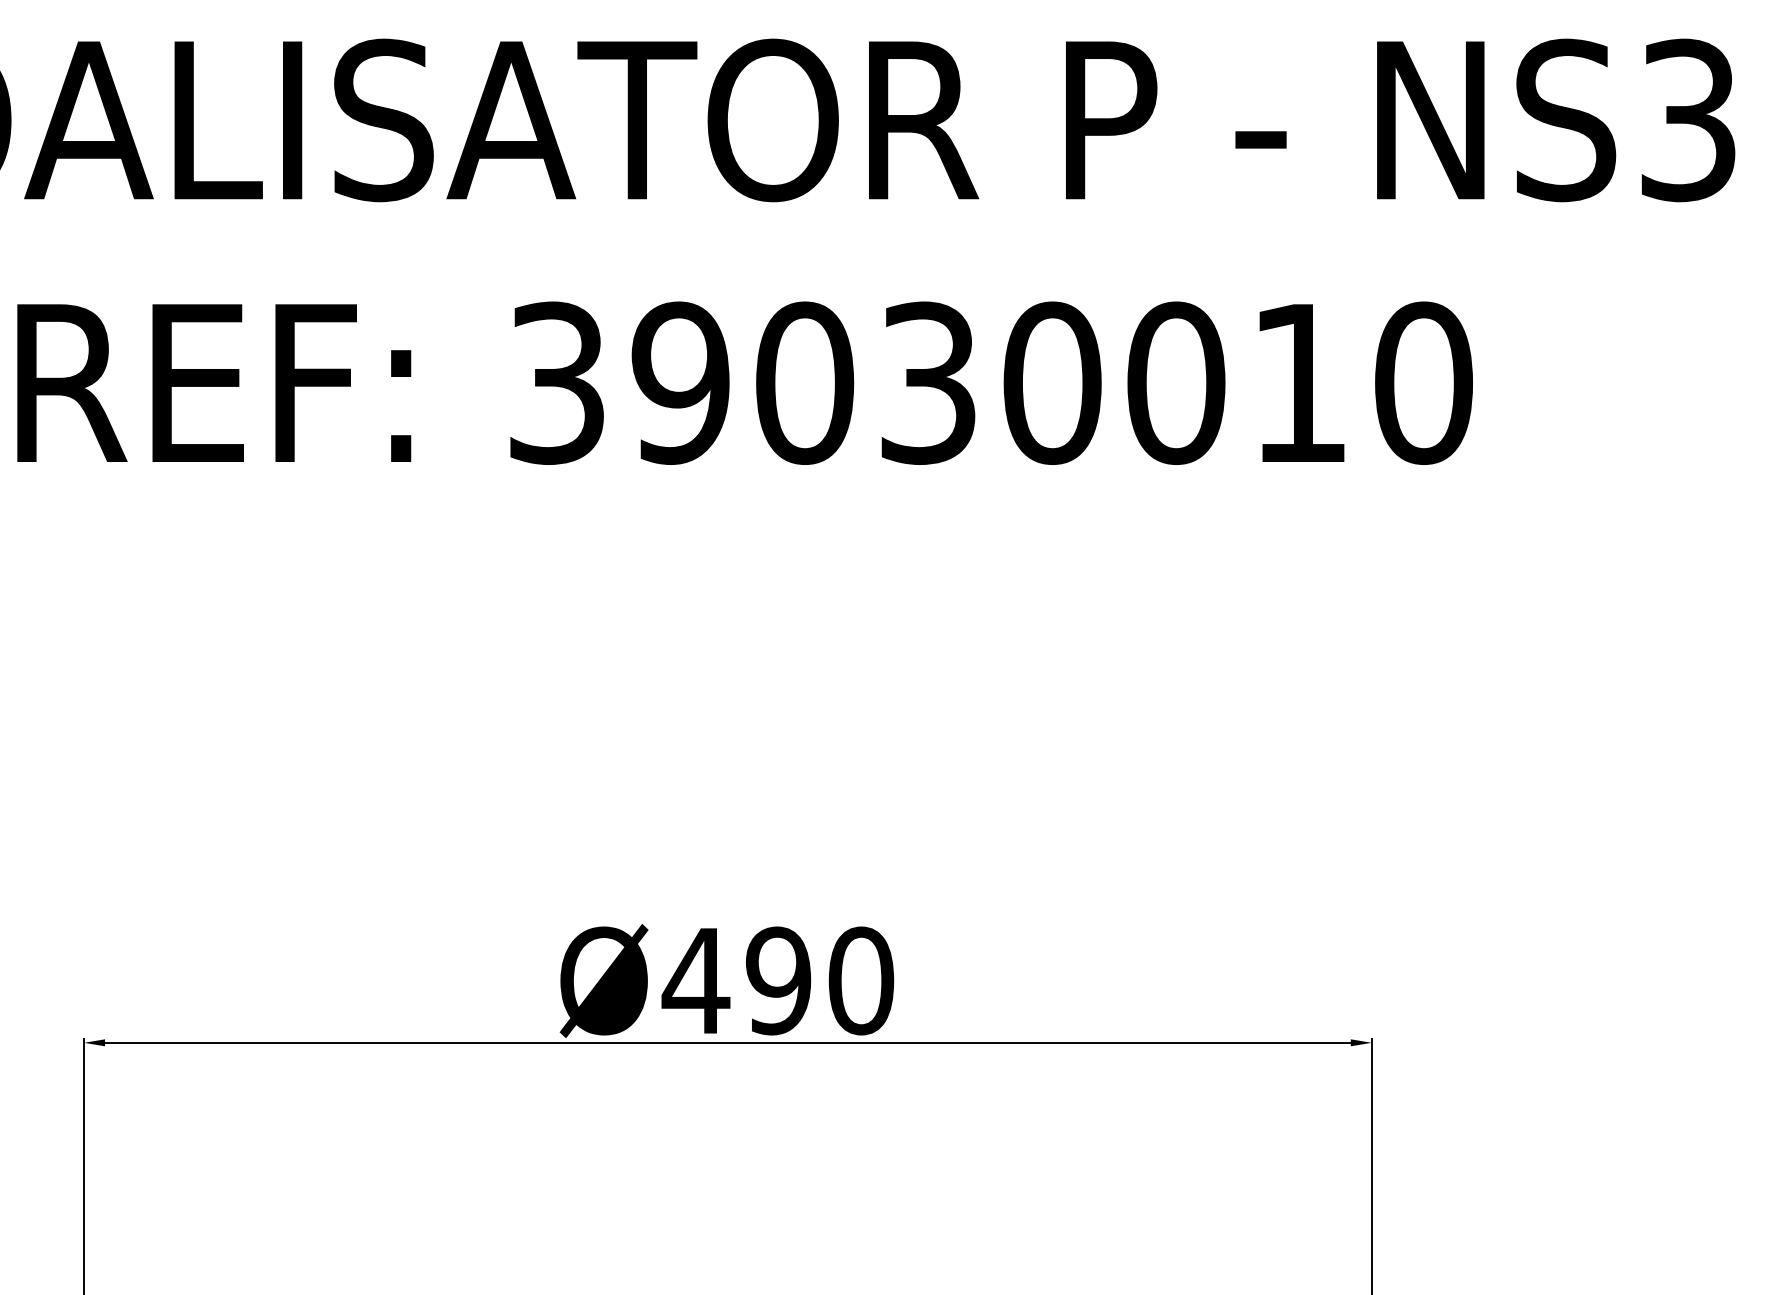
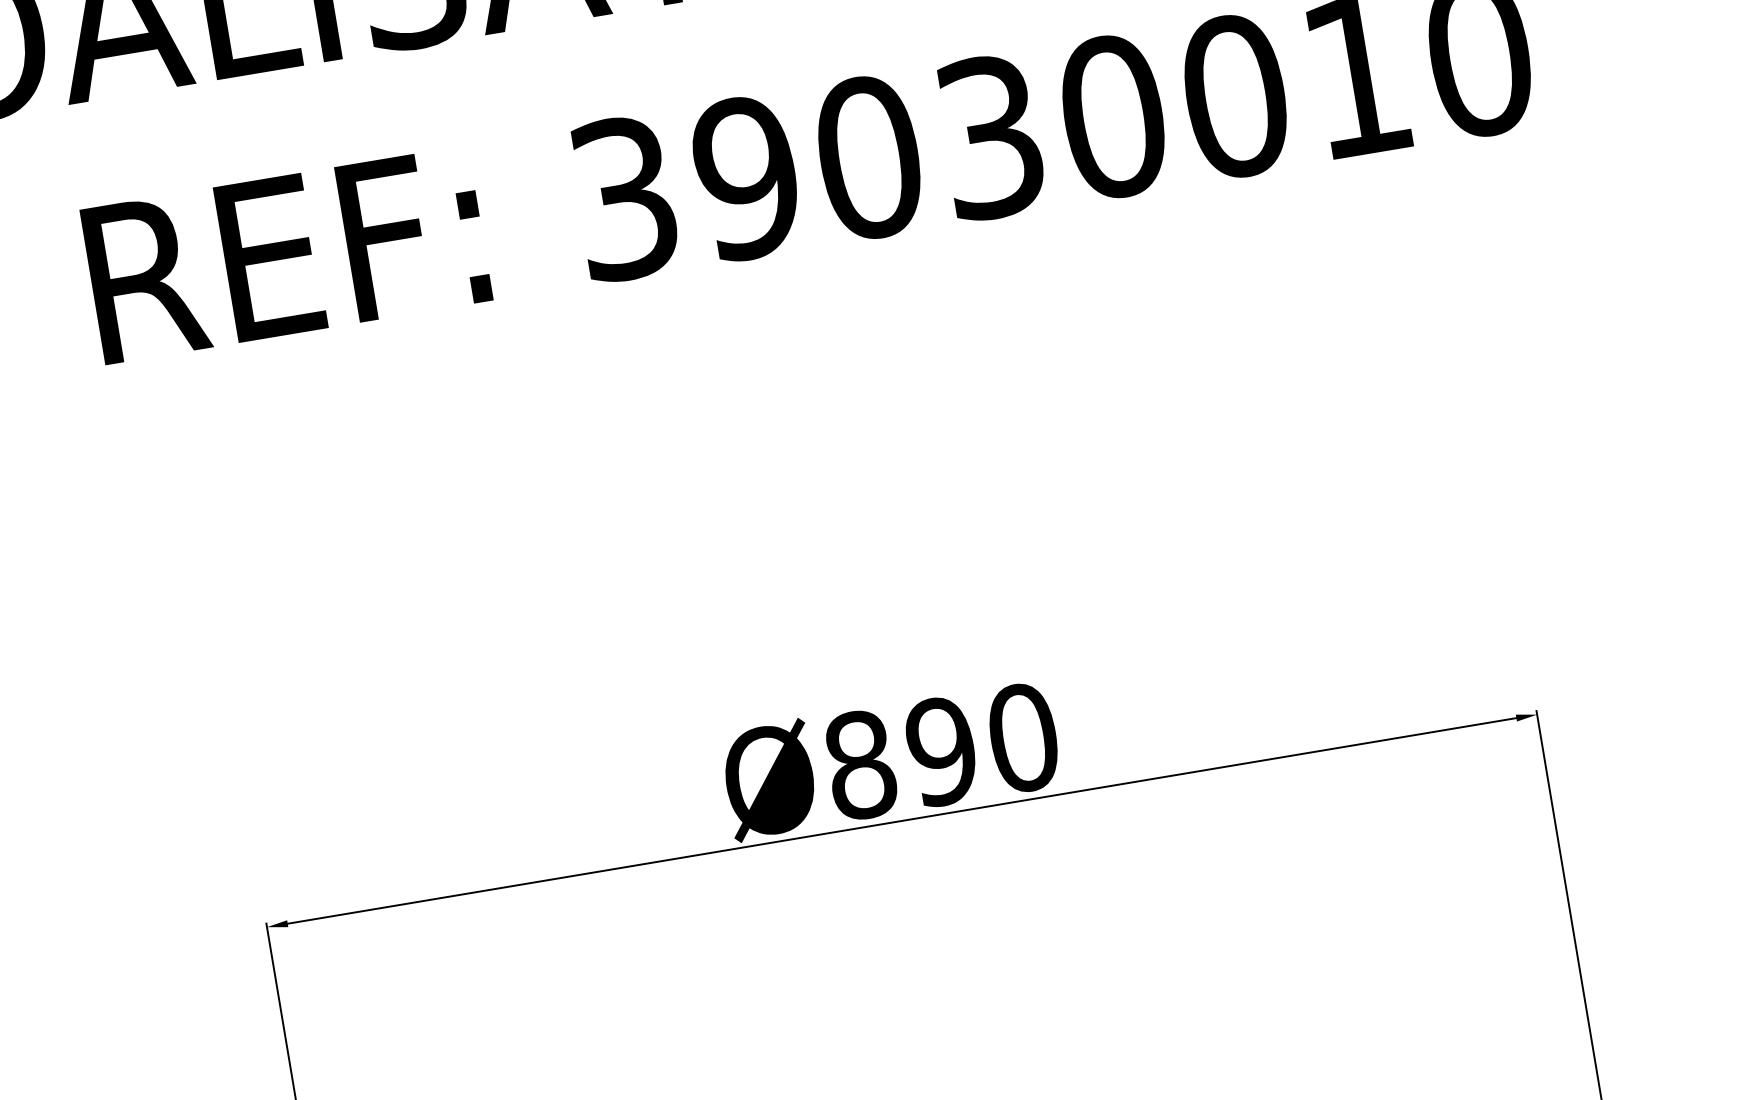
text: (695, 980) -> (859, 764), Ø490 -> Ø890

